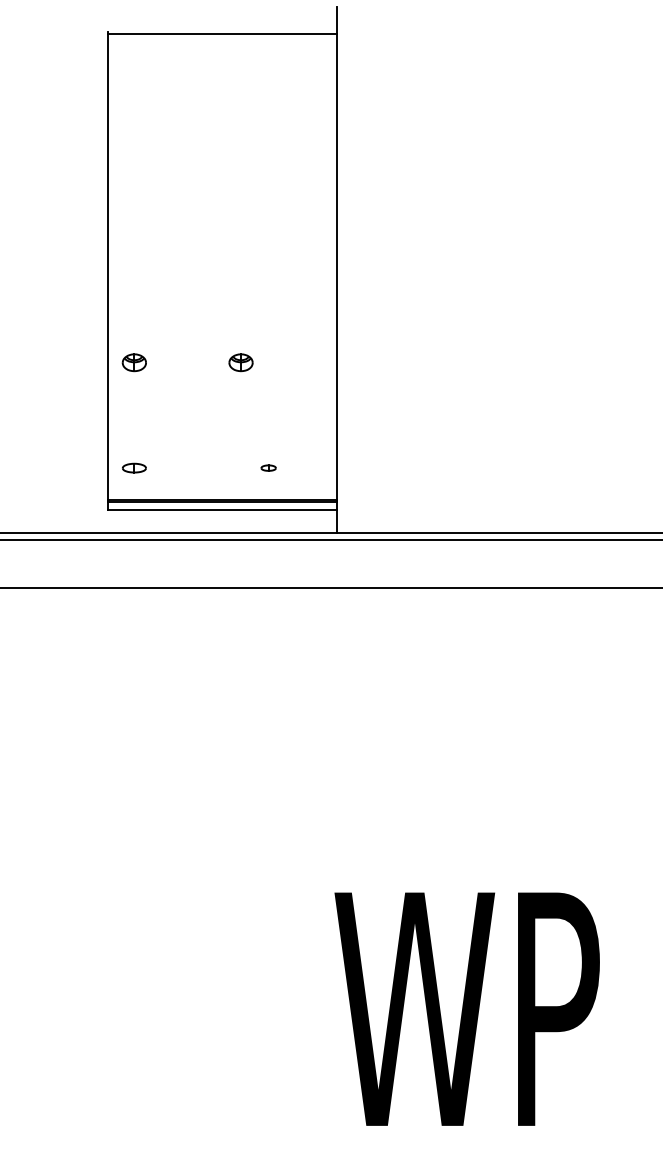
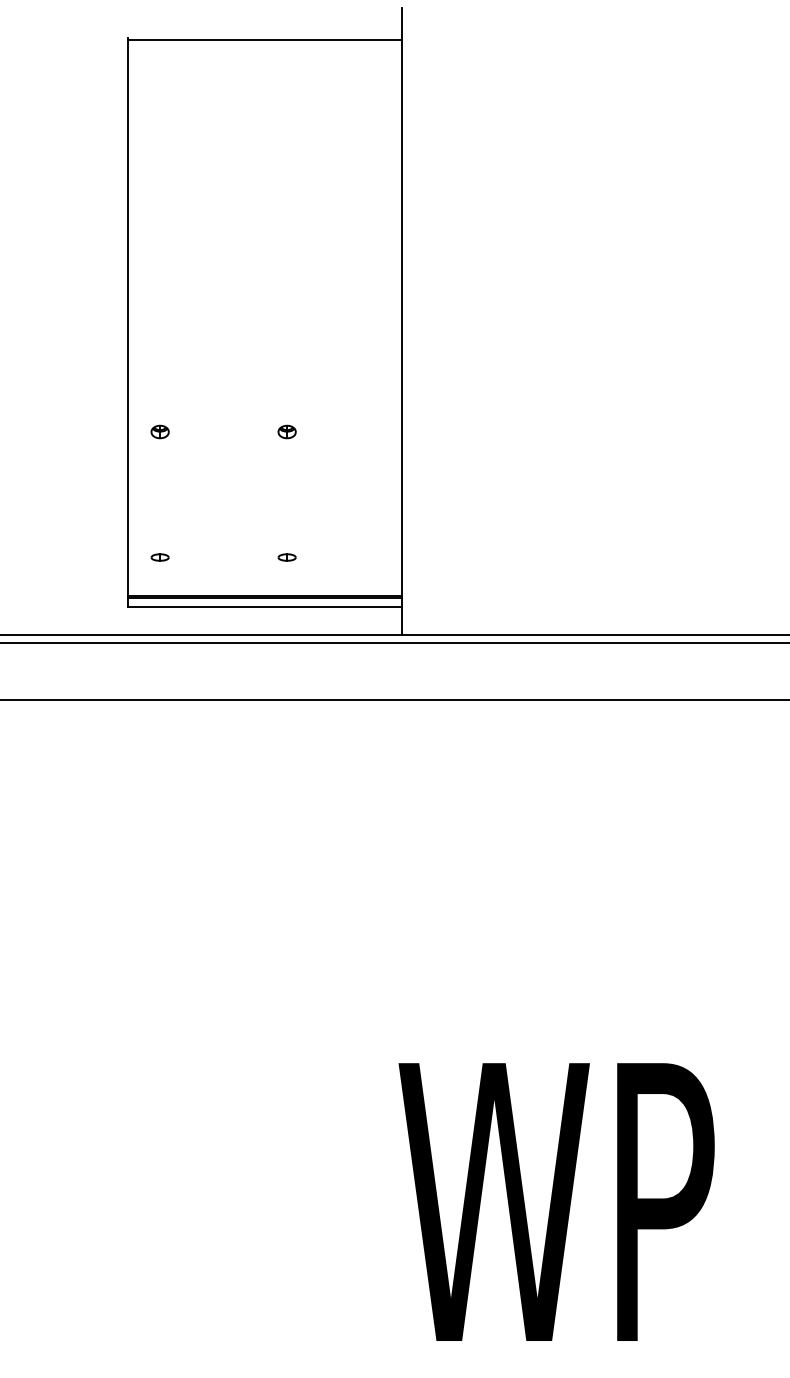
part: (133, 362) -> (159, 431), size x0.62
part: (240, 362) -> (286, 431), size x0.62
part: (133, 468) -> (159, 557), size x0.62
part: (268, 468) -> (286, 557), moved

